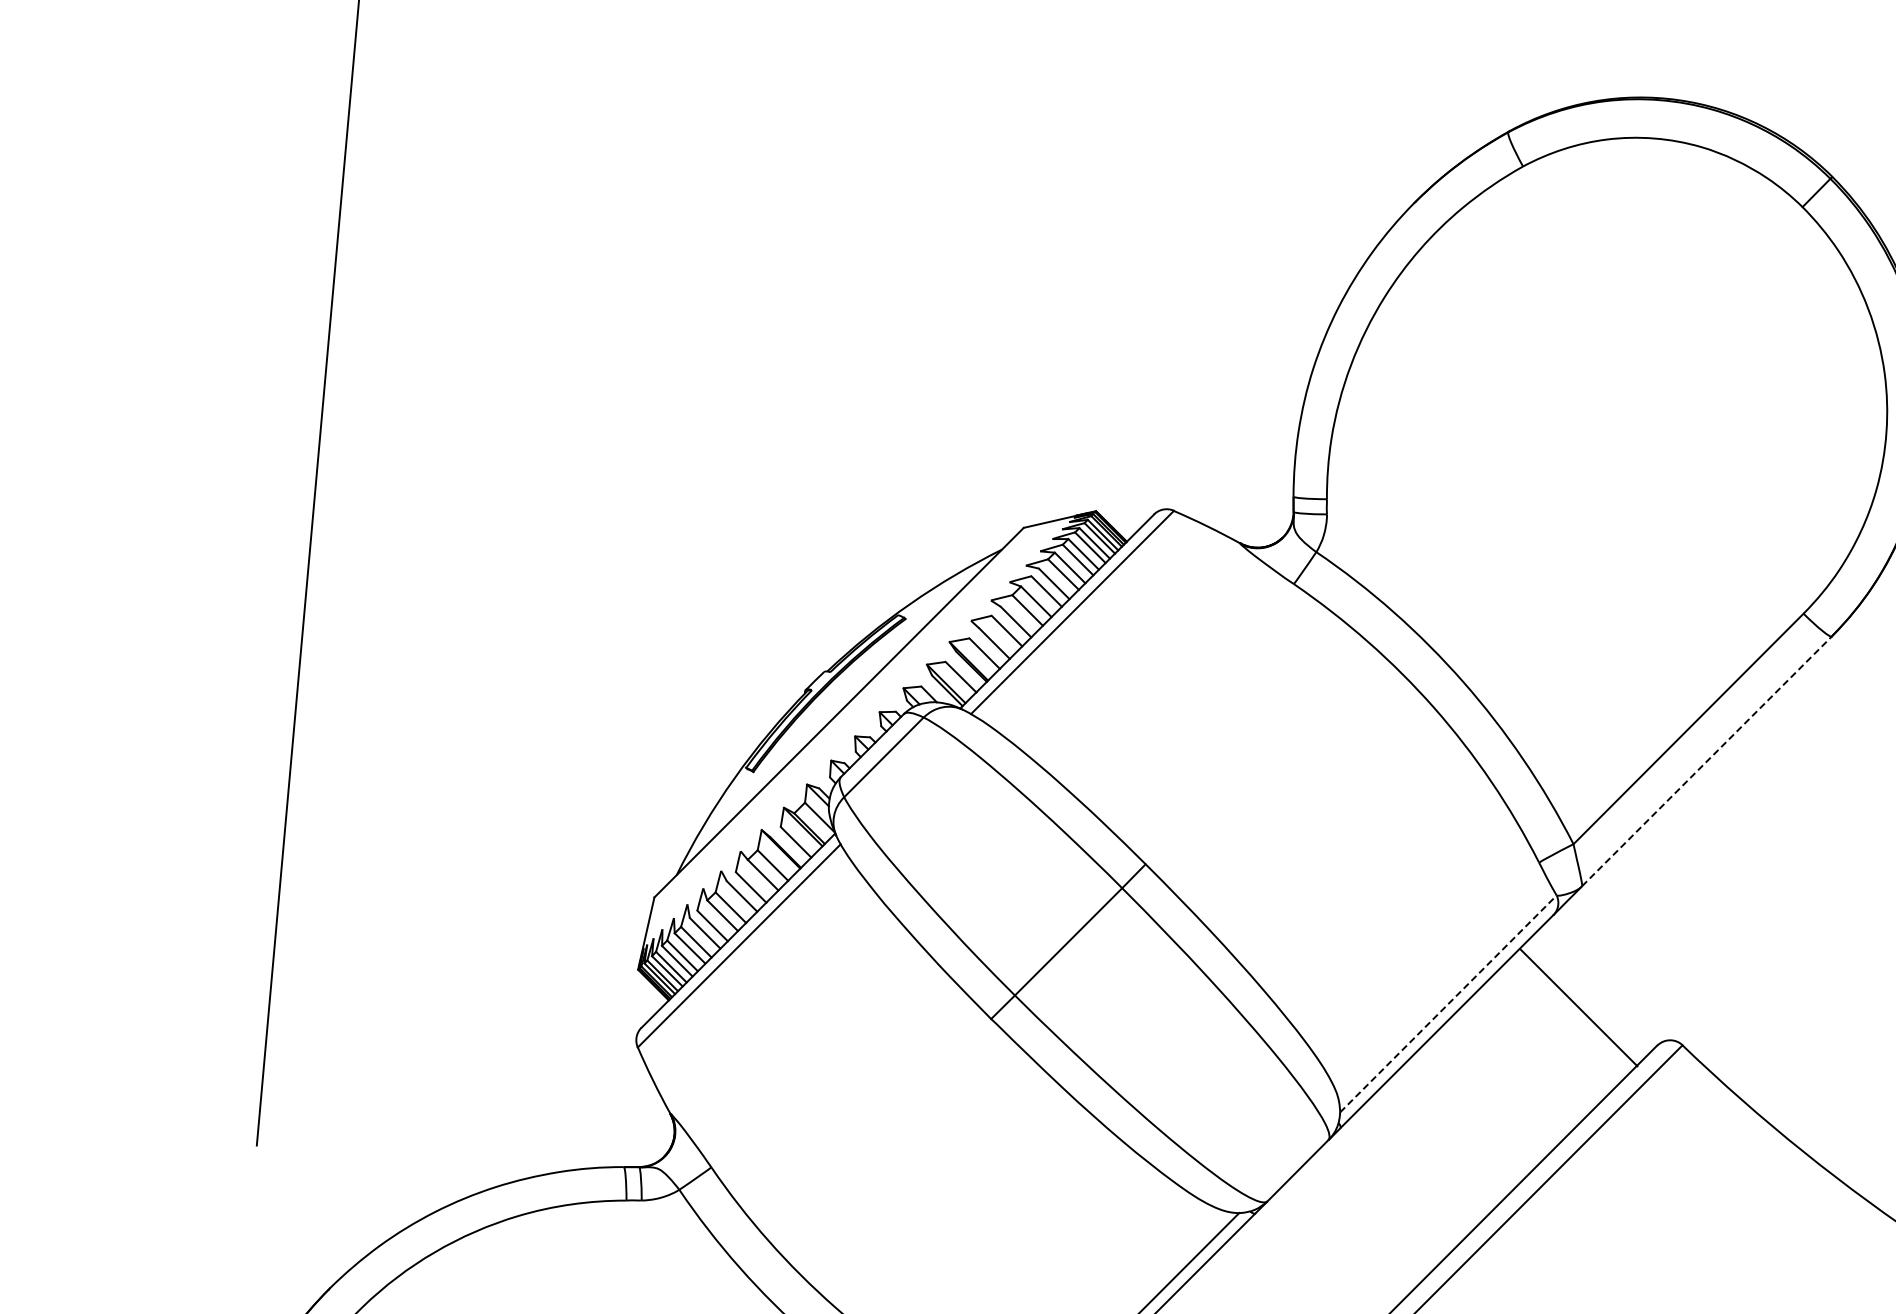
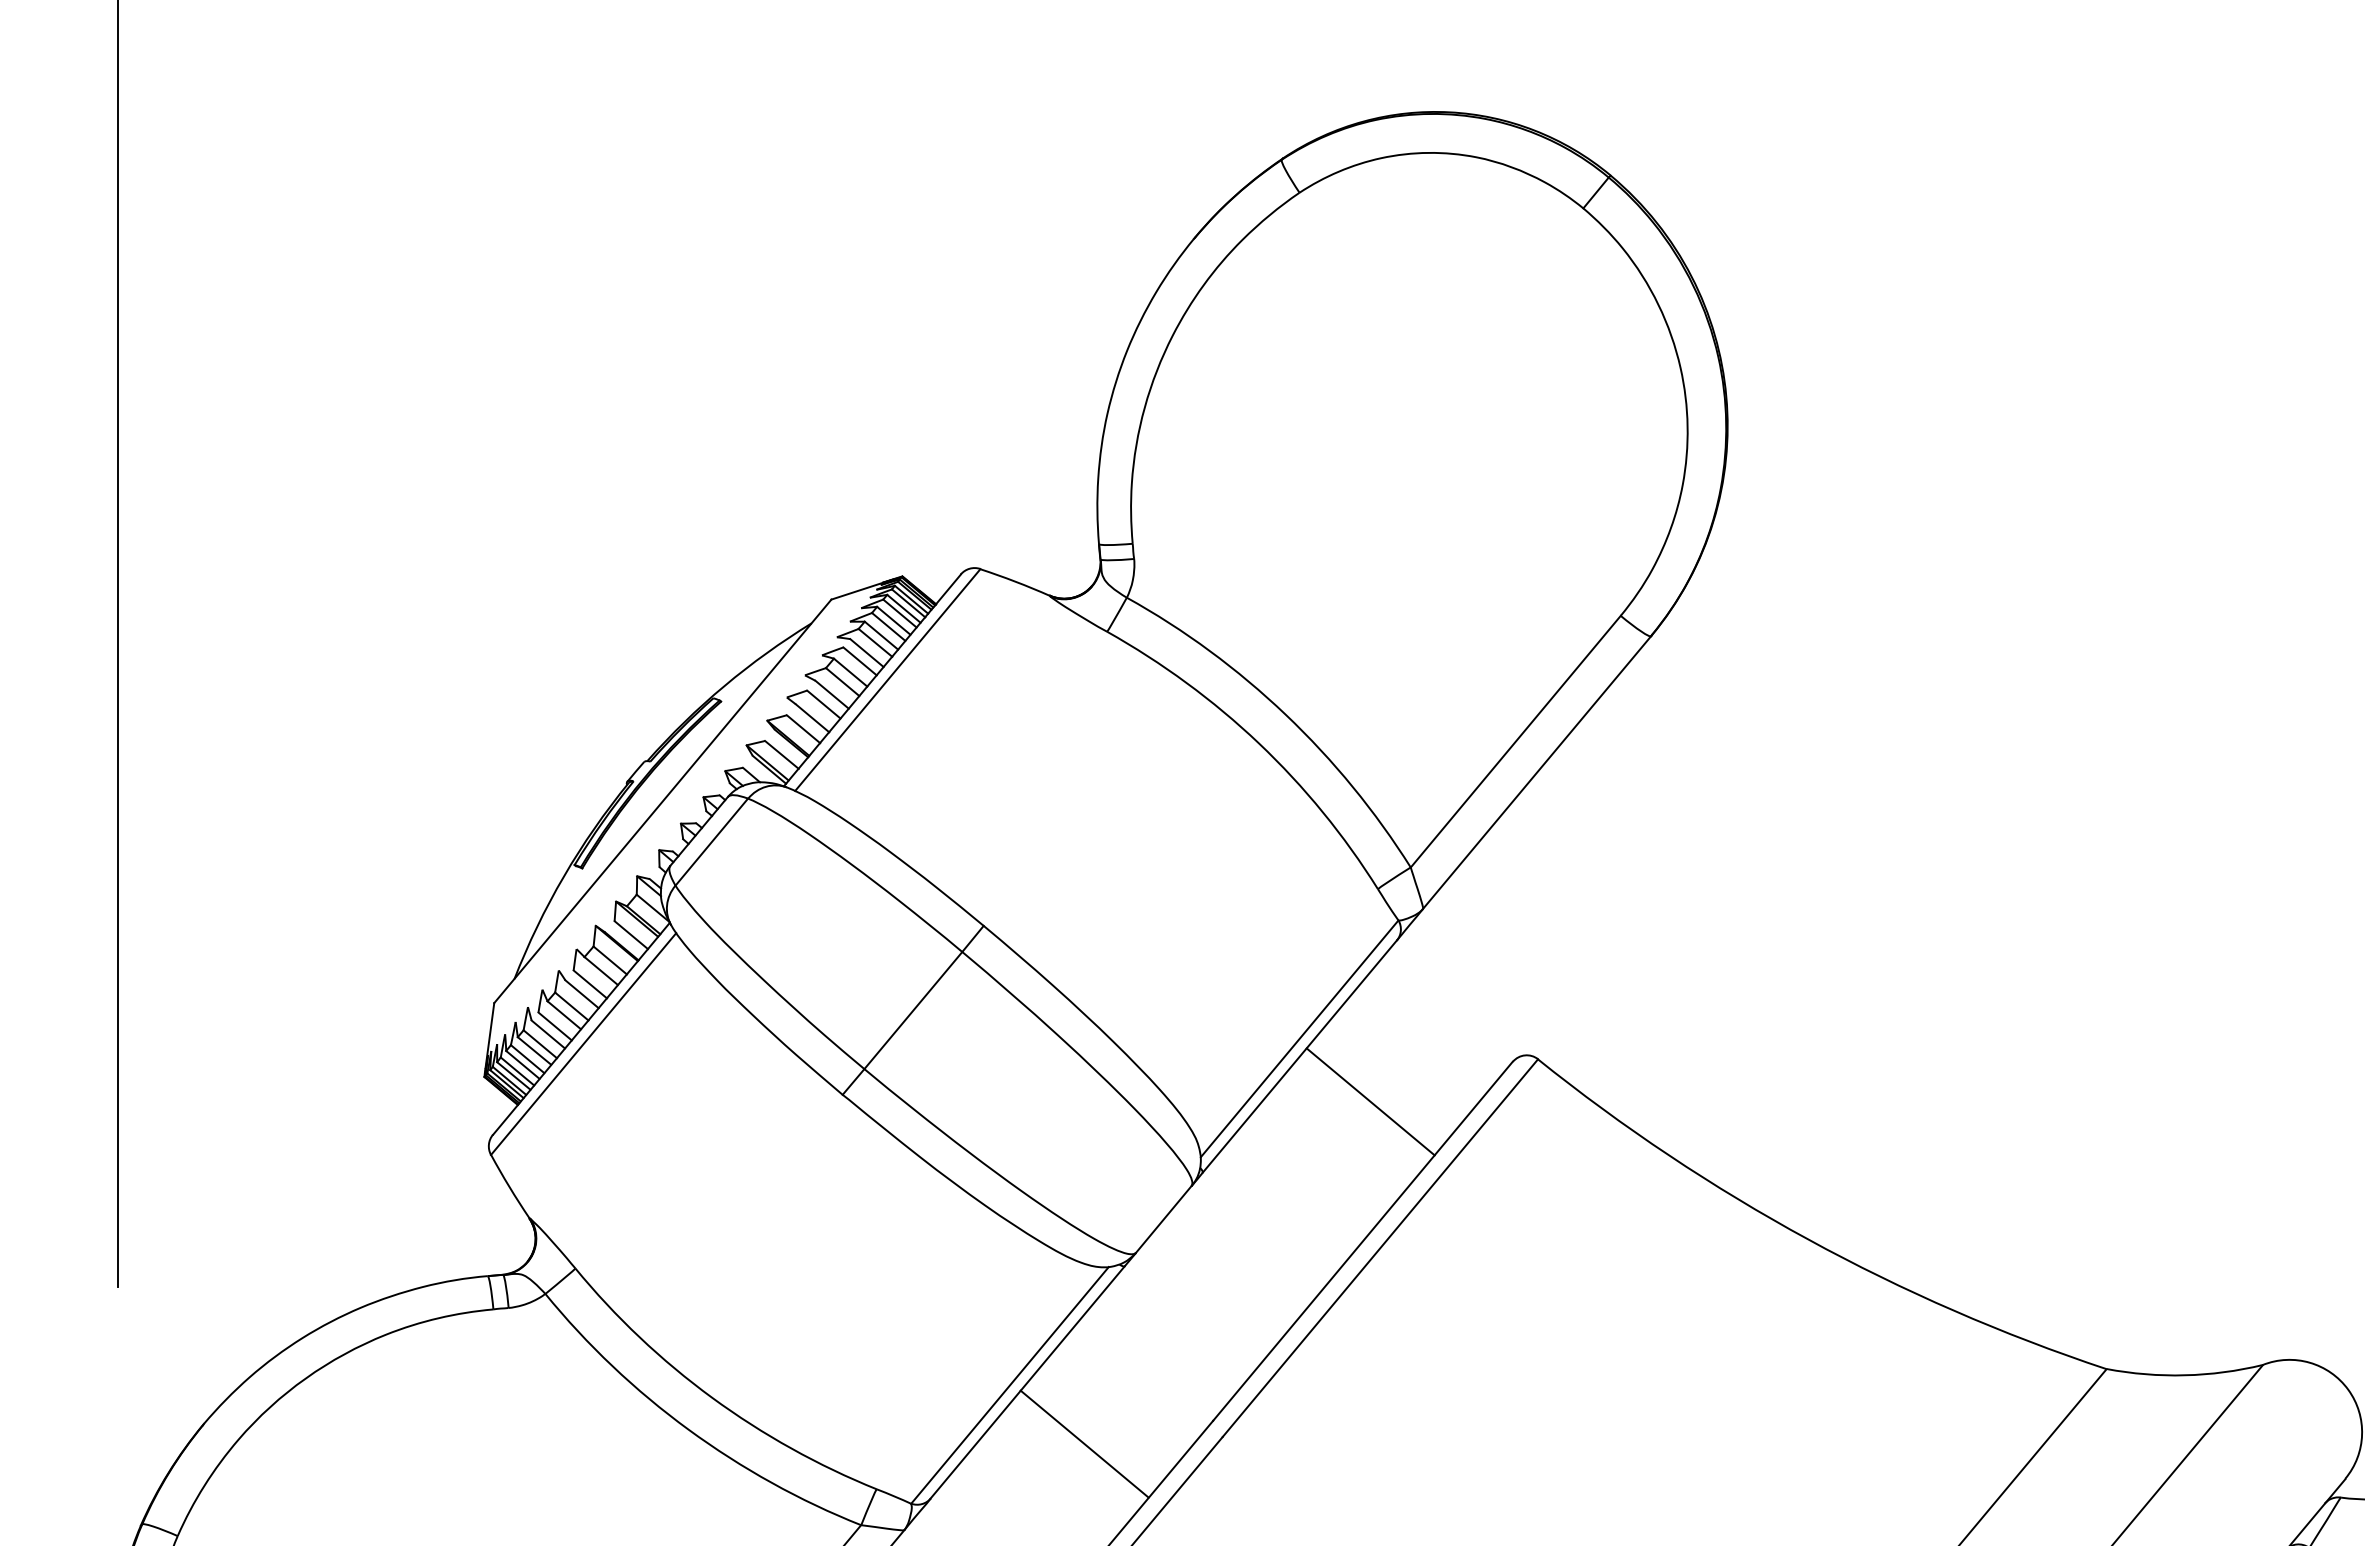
line: (1707, 761) -> (1537, 772), dashed -> solid
line: (1448, 1003) -> (1299, 1038), dashed -> solid
line: (1578, 1007) -> (1370, 1101), moved

